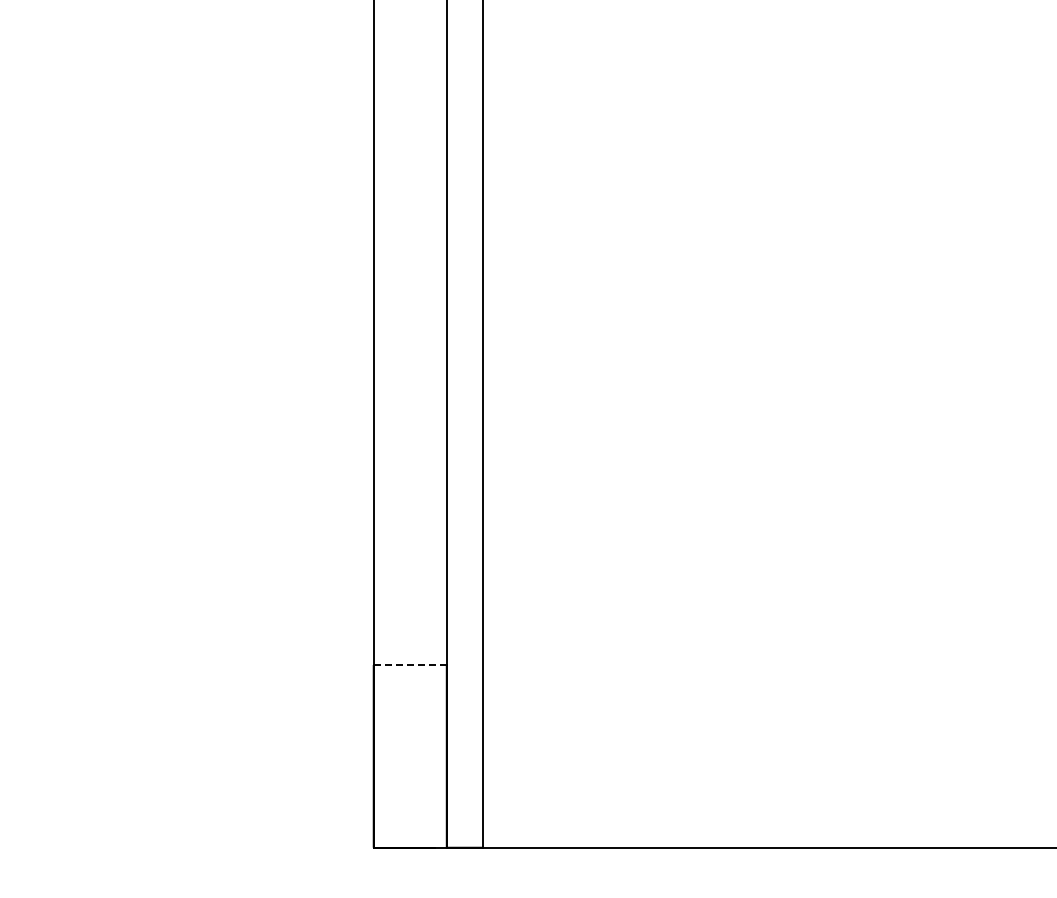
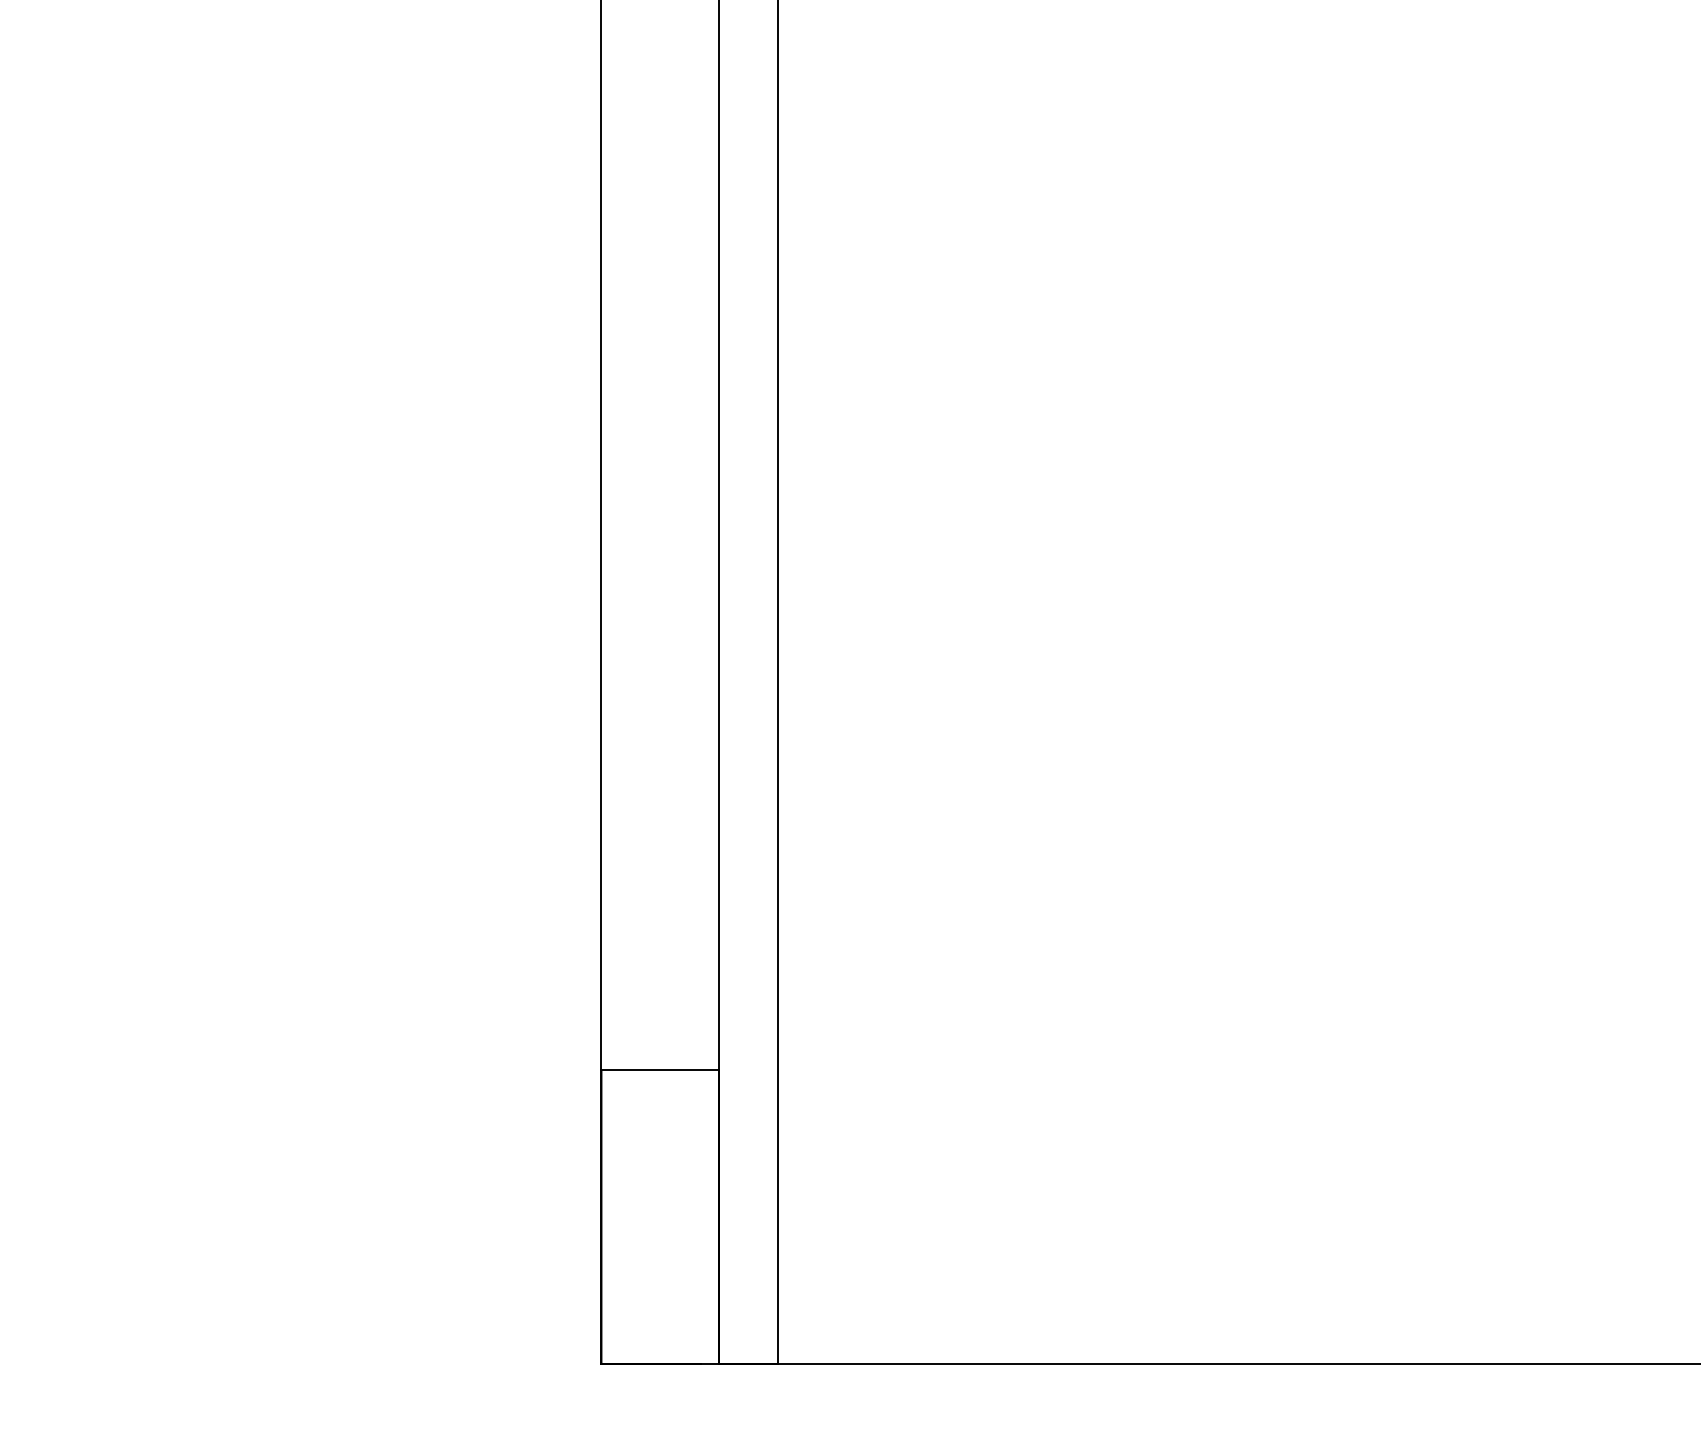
line: (410, 665) -> (660, 1070), dashed -> solid

